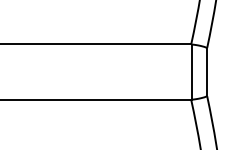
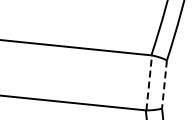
line: (191, 72) -> (148, 83), solid -> dashed
line: (207, 72) -> (164, 84), solid -> dashed

